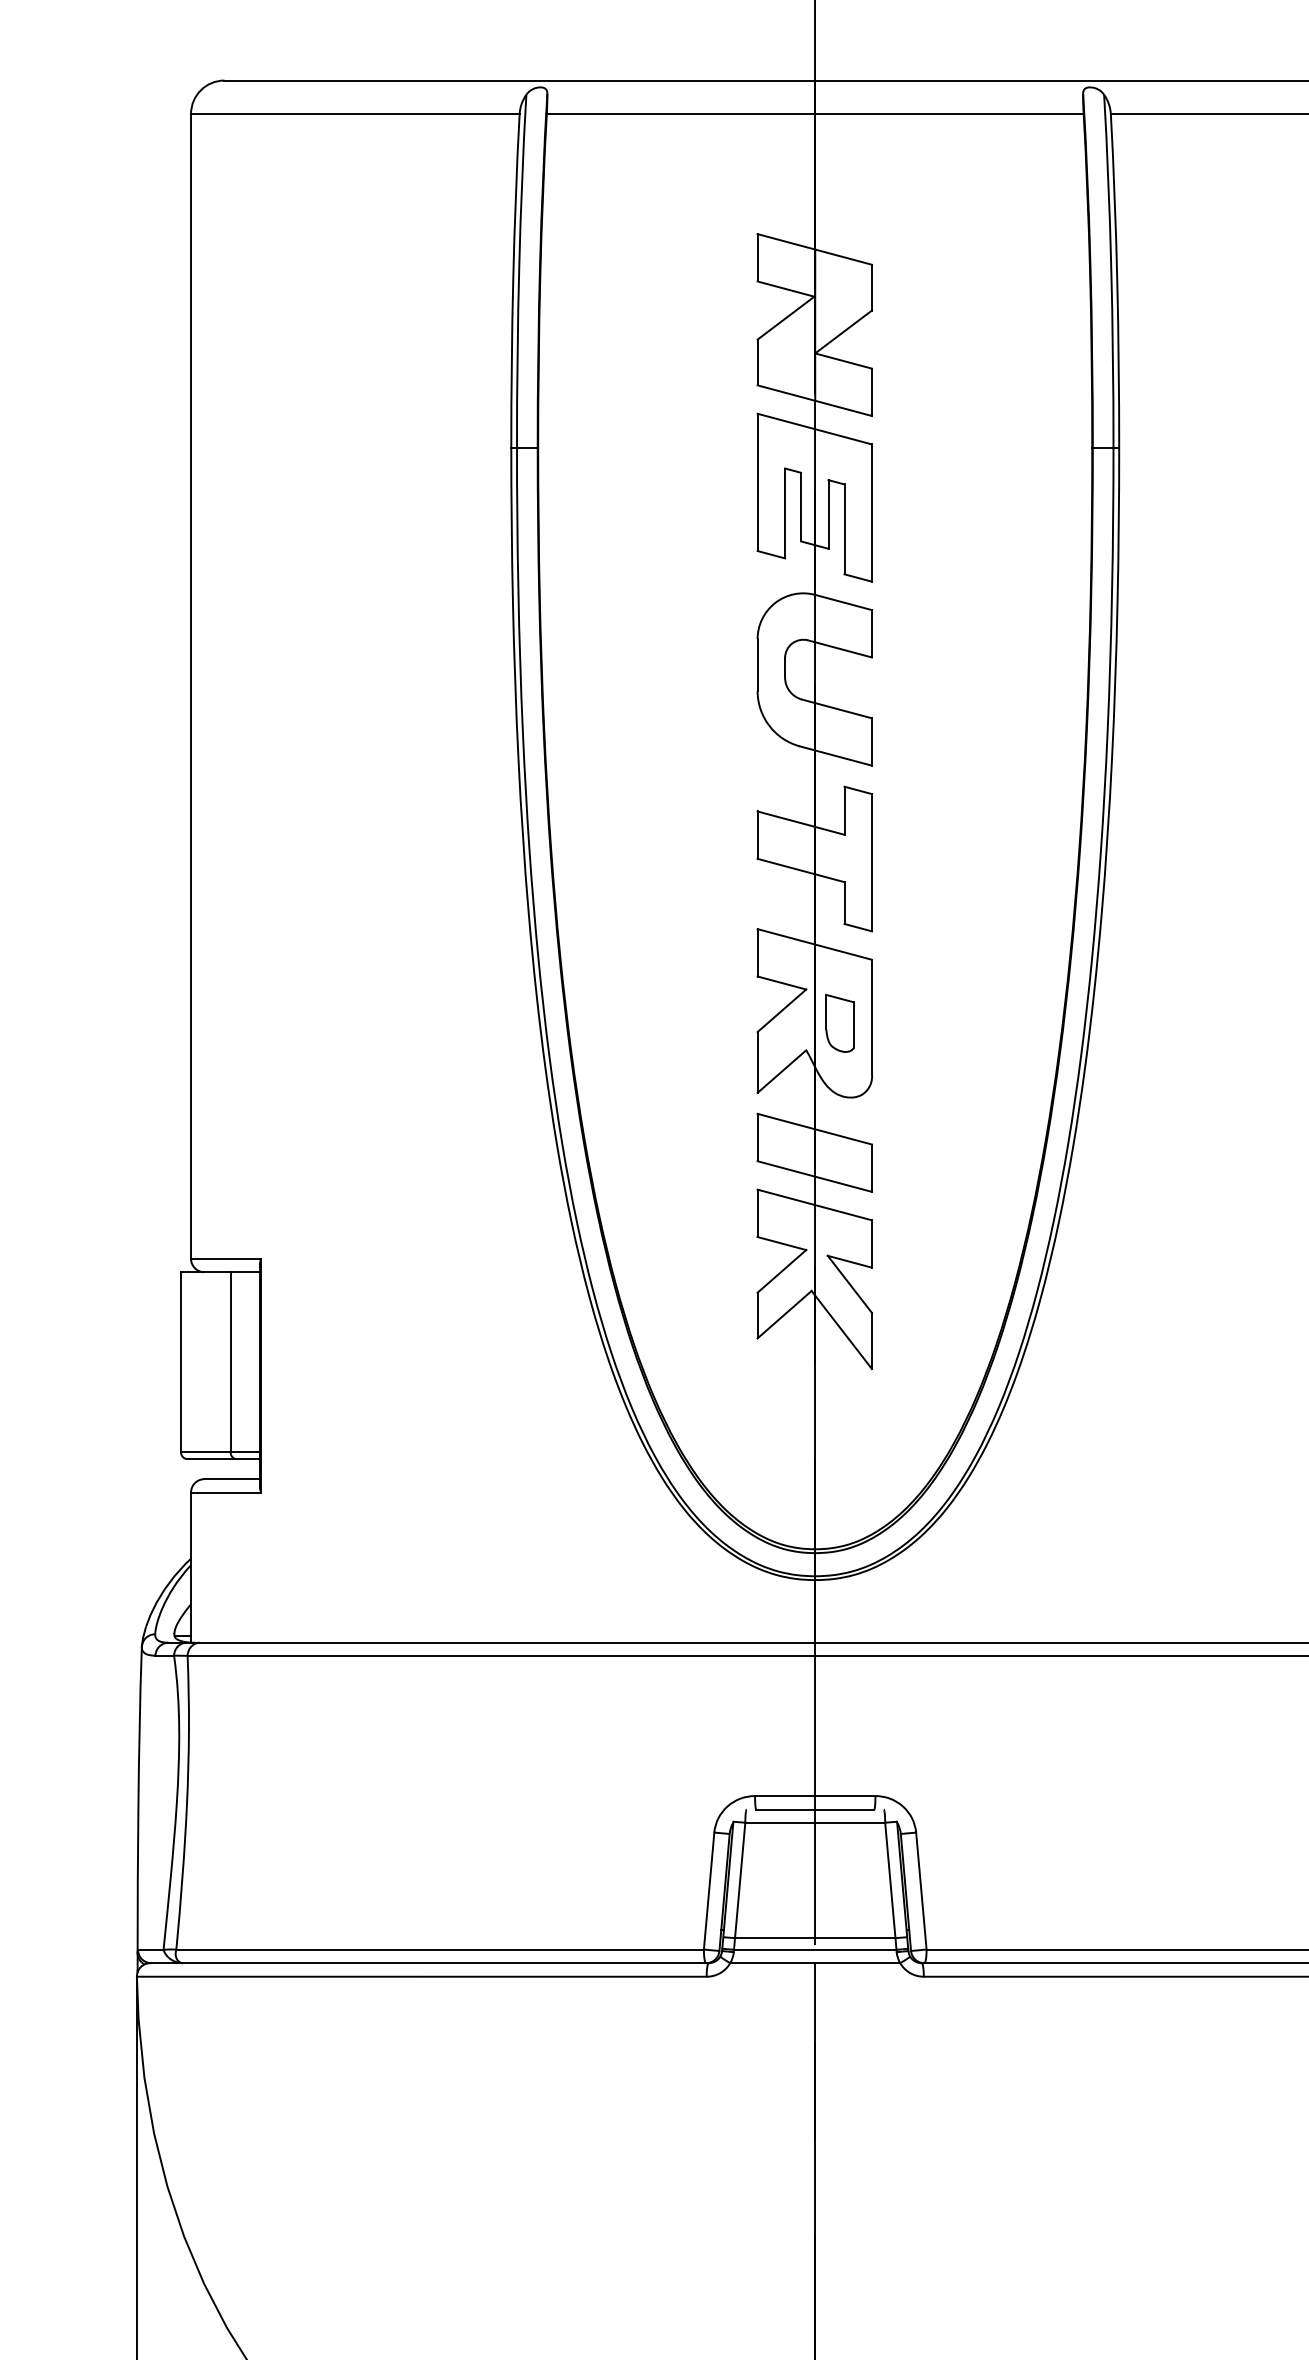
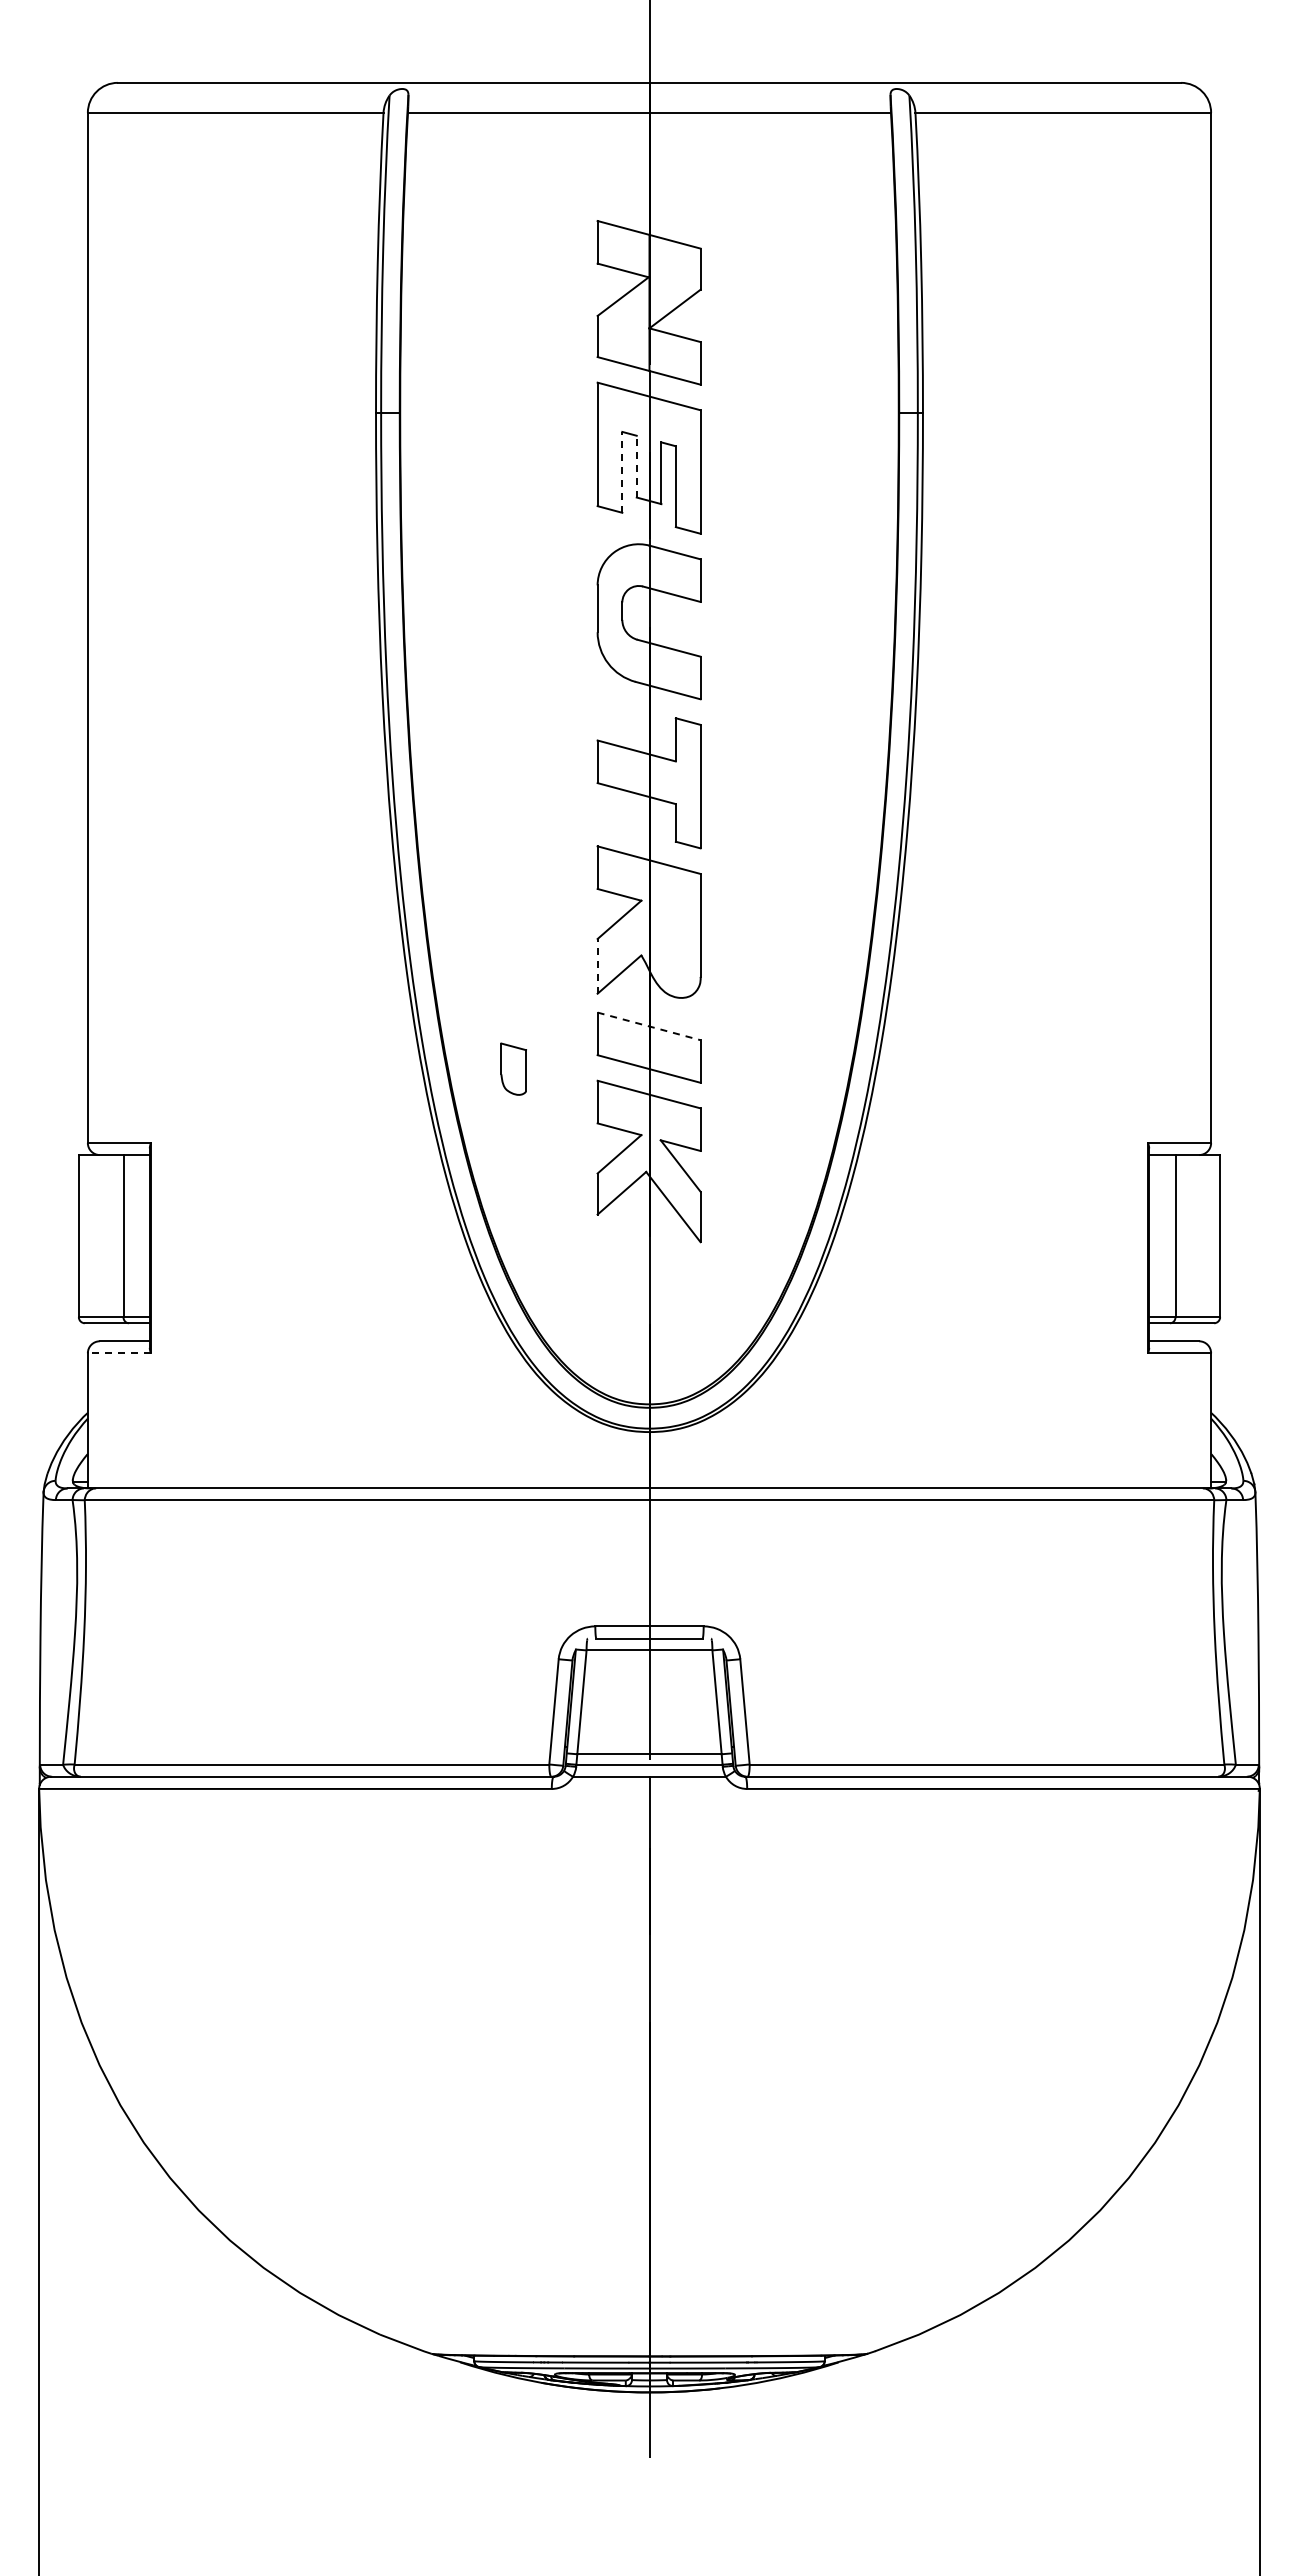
line: (800, 506) -> (636, 466), solid -> dashed
line: (785, 512) -> (622, 471), solid -> dashed
part: (839, 1022) -> (513, 1068), moved
line: (757, 1061) -> (597, 965), solid -> dashed
line: (815, 1129) -> (649, 1026), solid -> dashed
line: (226, 1492) -> (119, 1353), solid -> dashed

